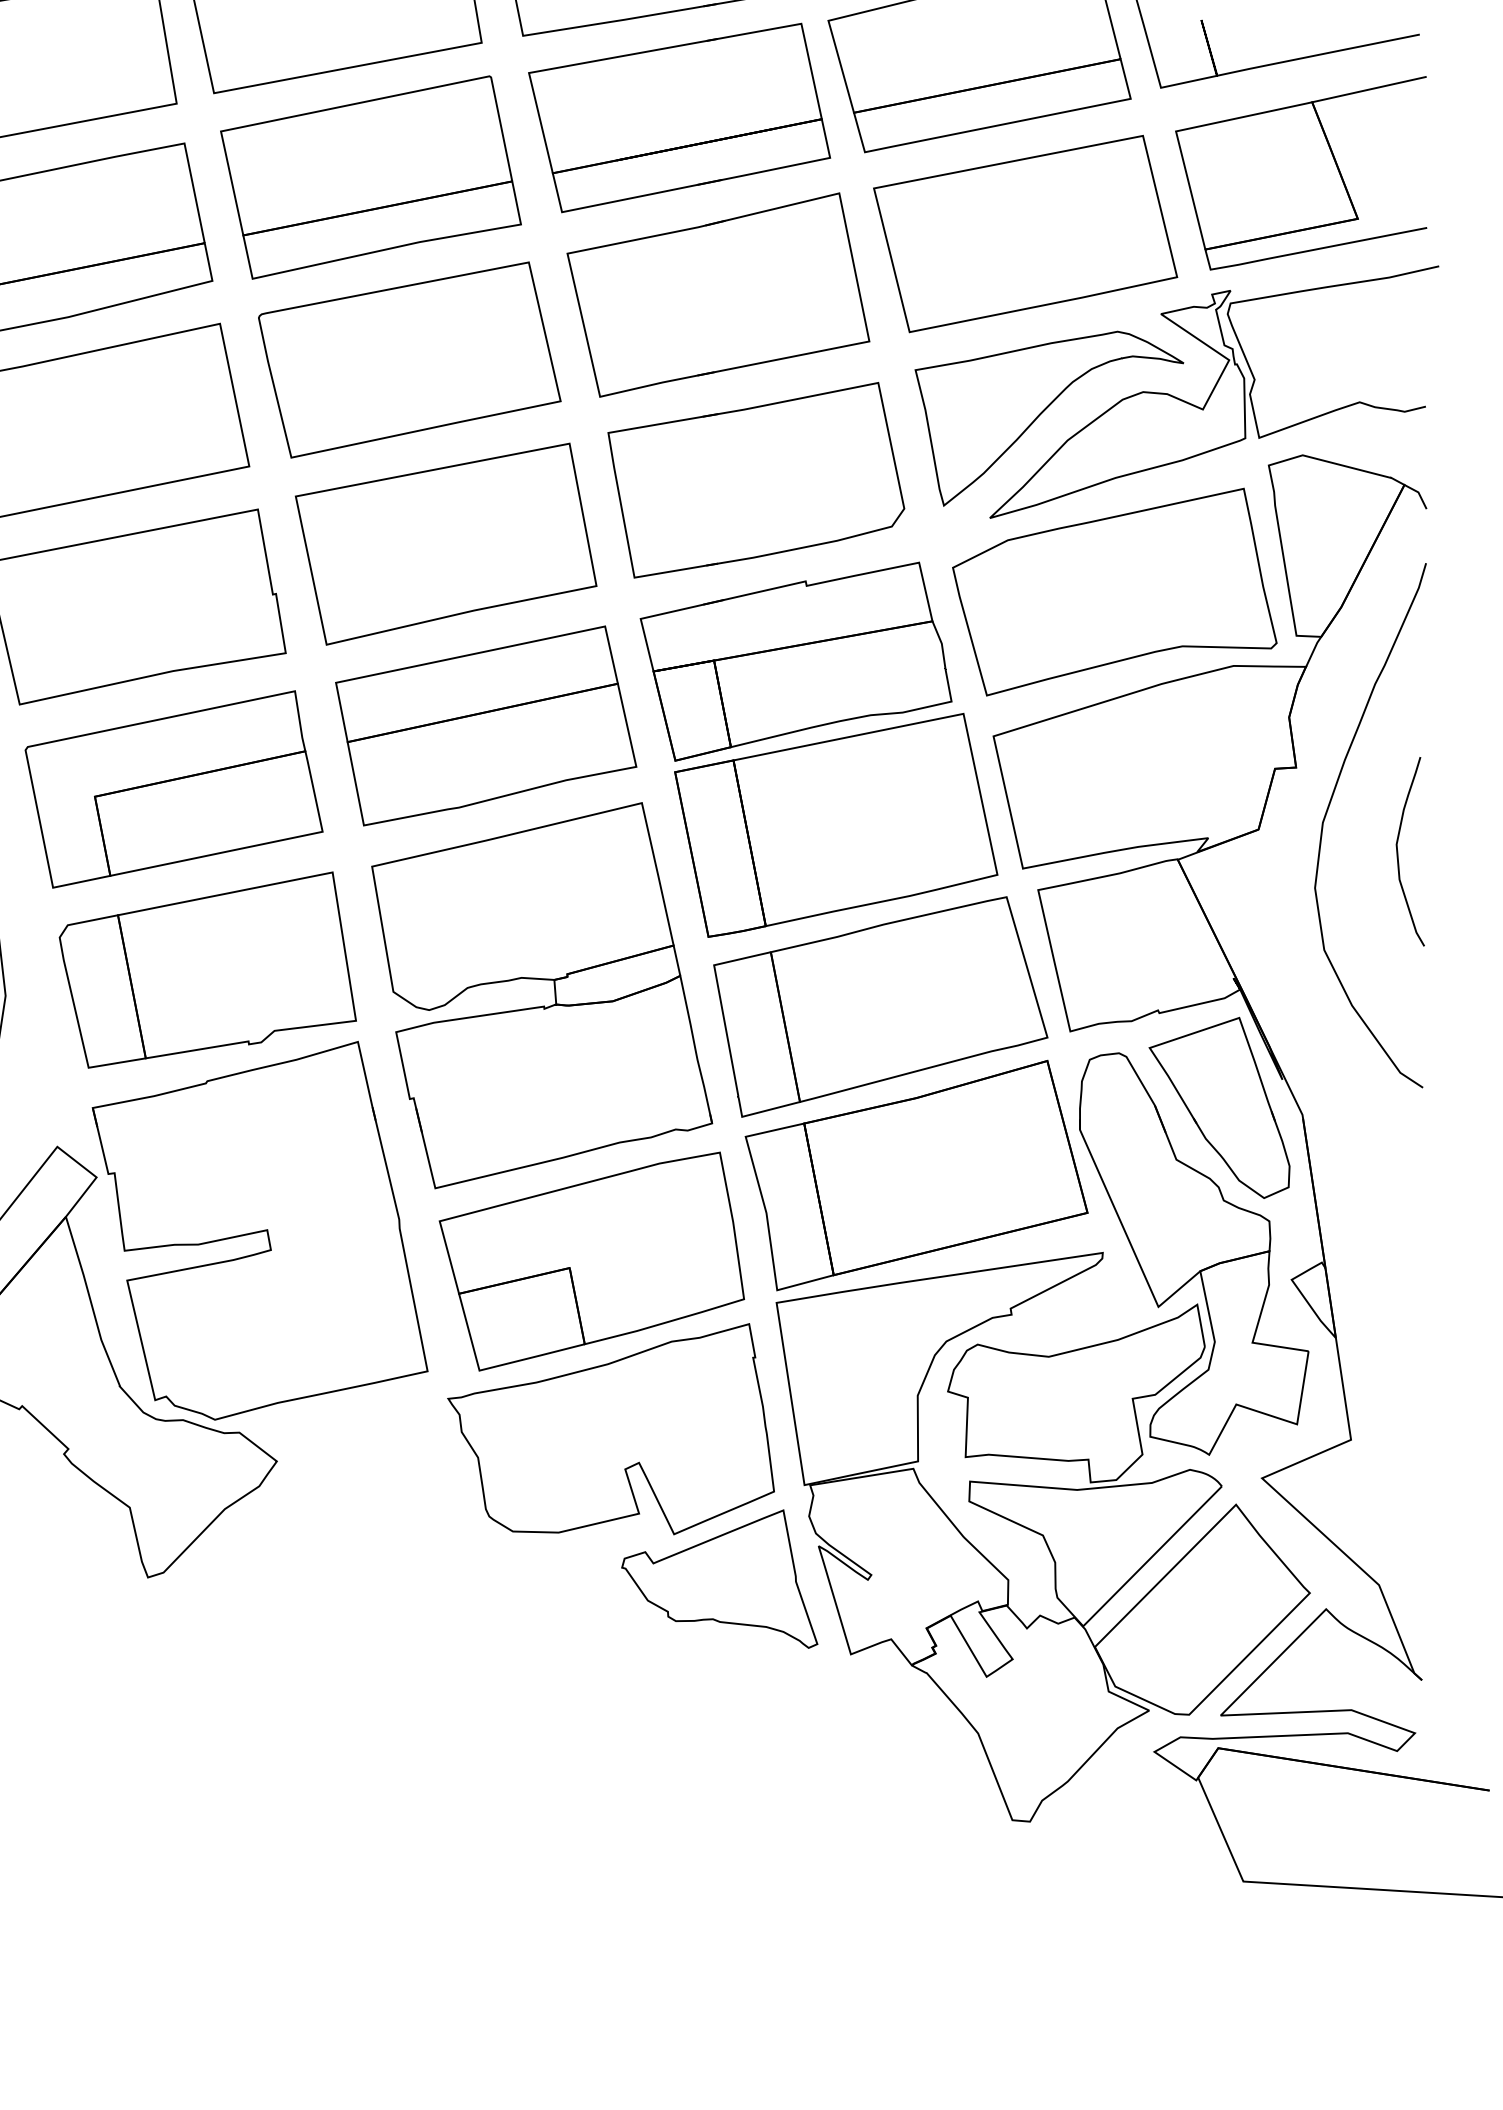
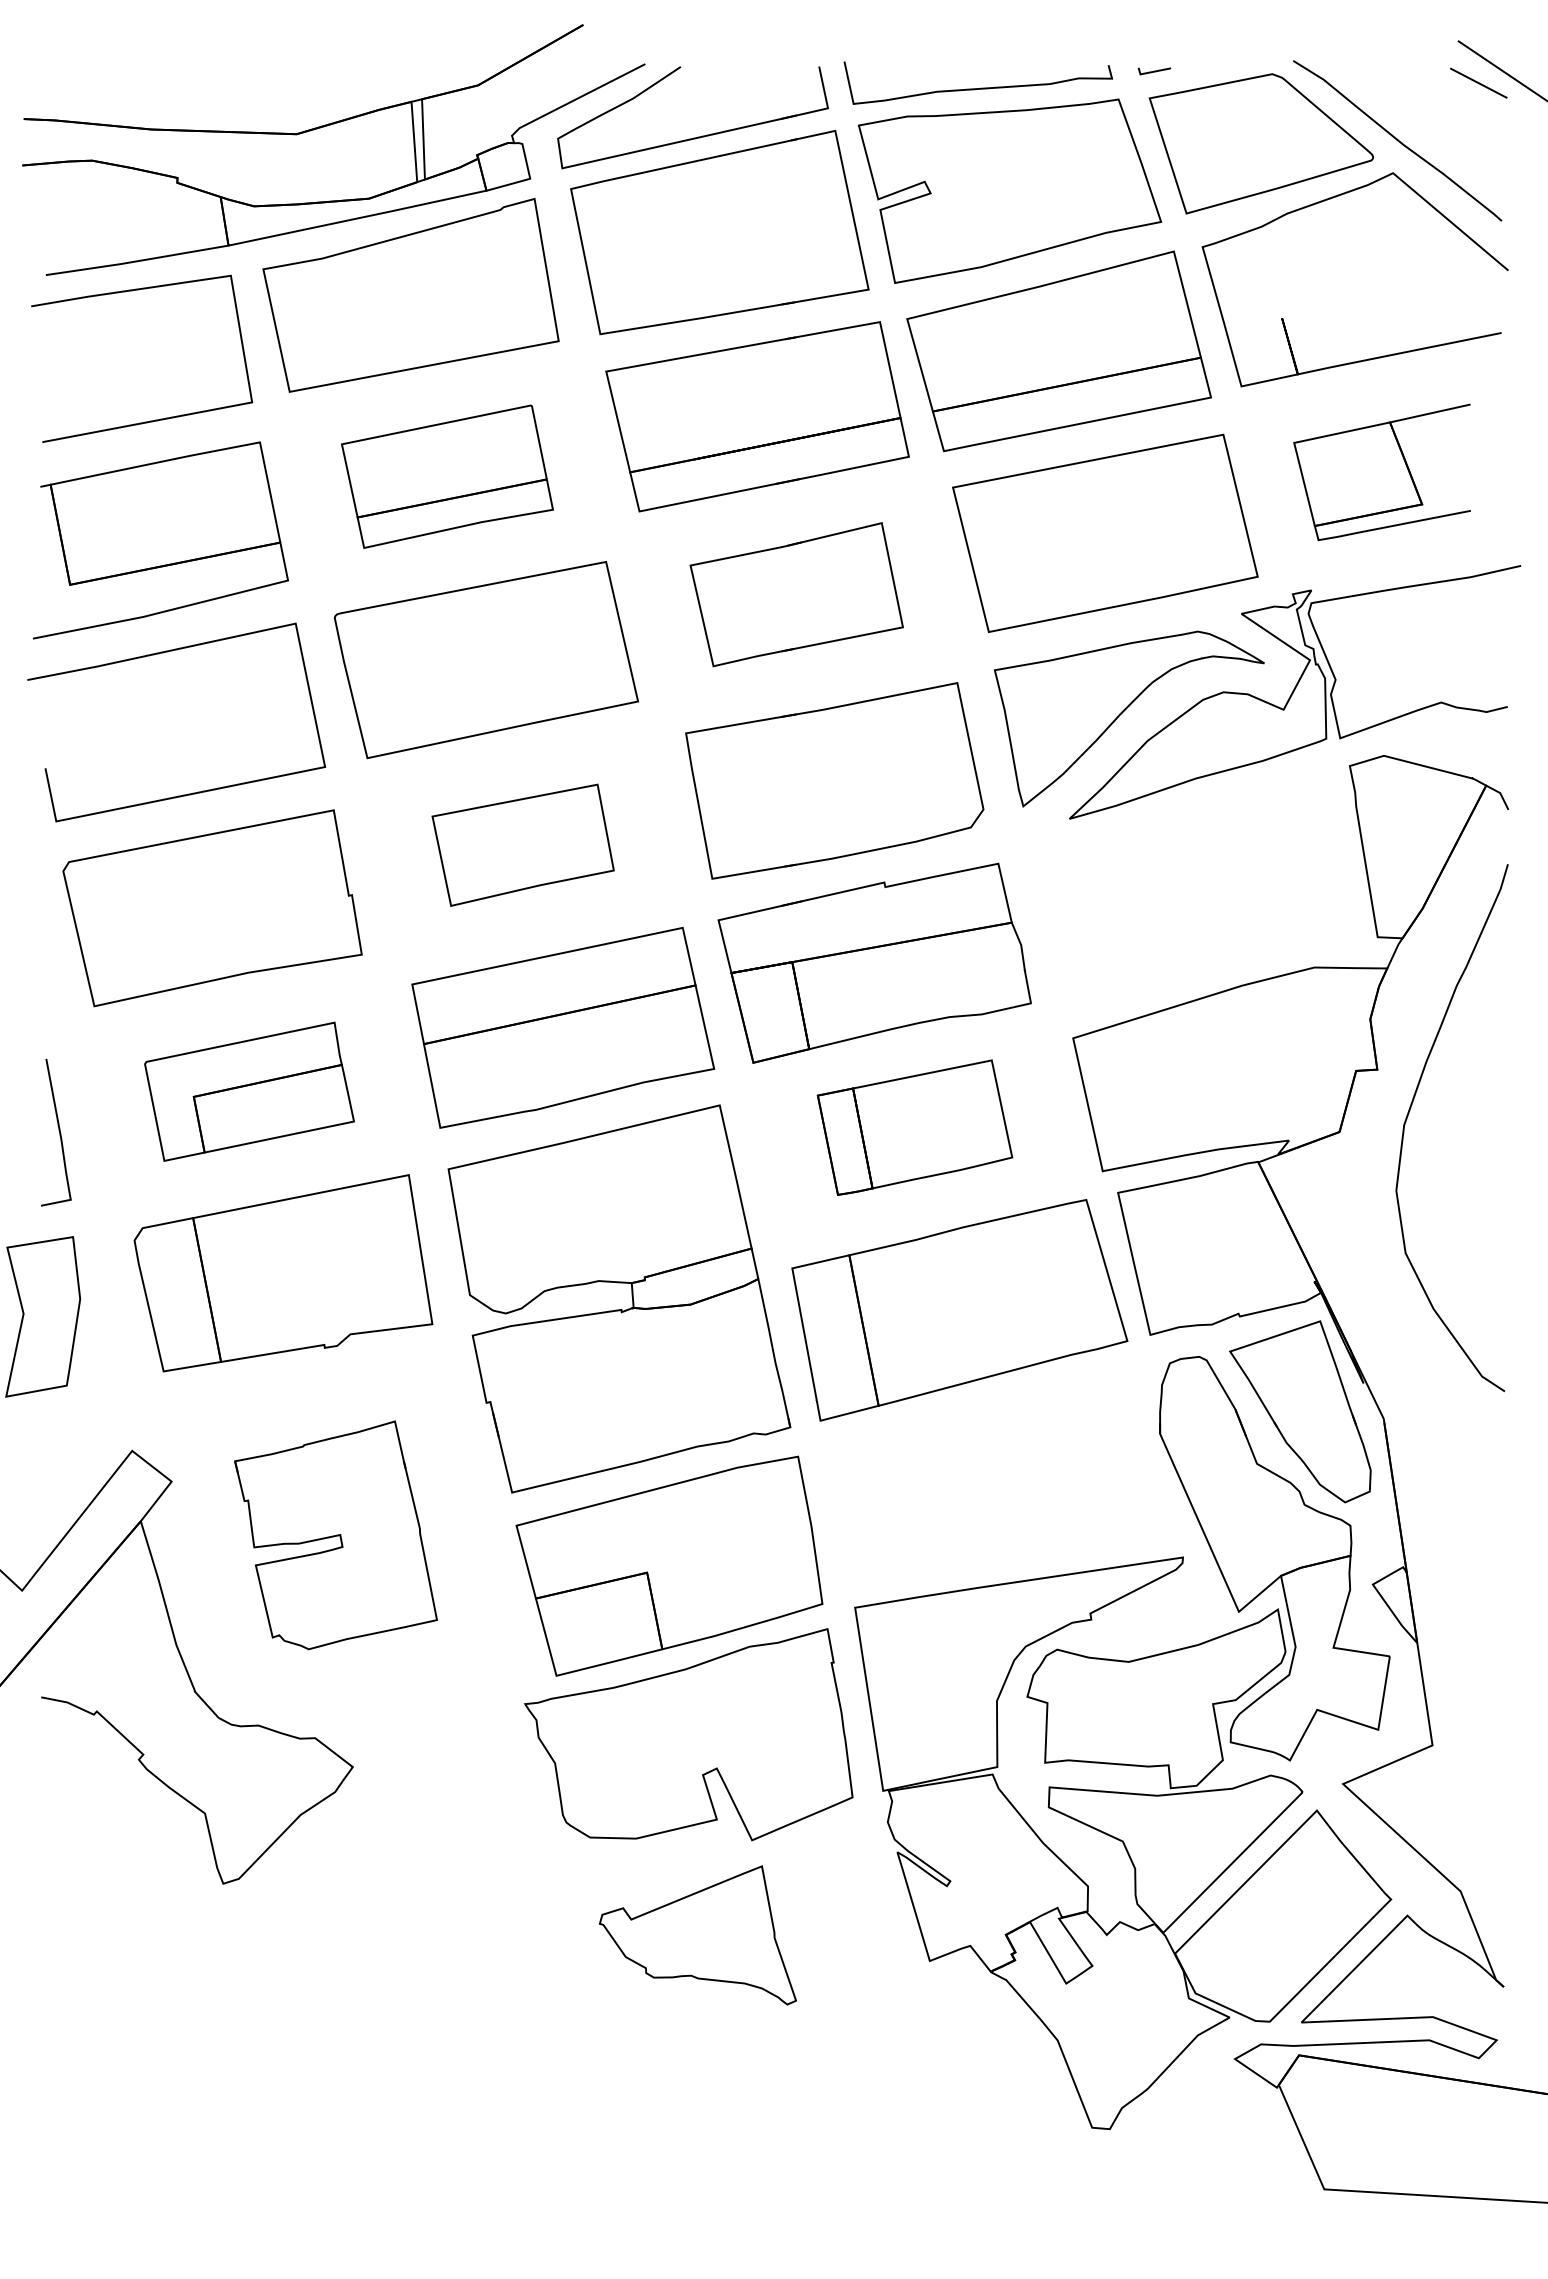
part: (1300, 173) -> (1381, 472), size x0.7
part: (371, 177) -> (447, 476), size x0.7
part: (718, 294) -> (796, 594), size x0.7
part: (446, 544) -> (523, 845), size x0.6
part: (1114, 592) -> (1194, 893), removed
part: (174, 789) -> (249, 1091), size x0.7
part: (835, 825) -> (914, 1127), size x0.6
curve: (1398, 854) -> (1480, 1157), removed
part: (916, 1175) -> (995, 1479), removed
part: (259, 1231) -> (335, 1535), size x0.6
part: (719, 1579) -> (697, 1935), moved

